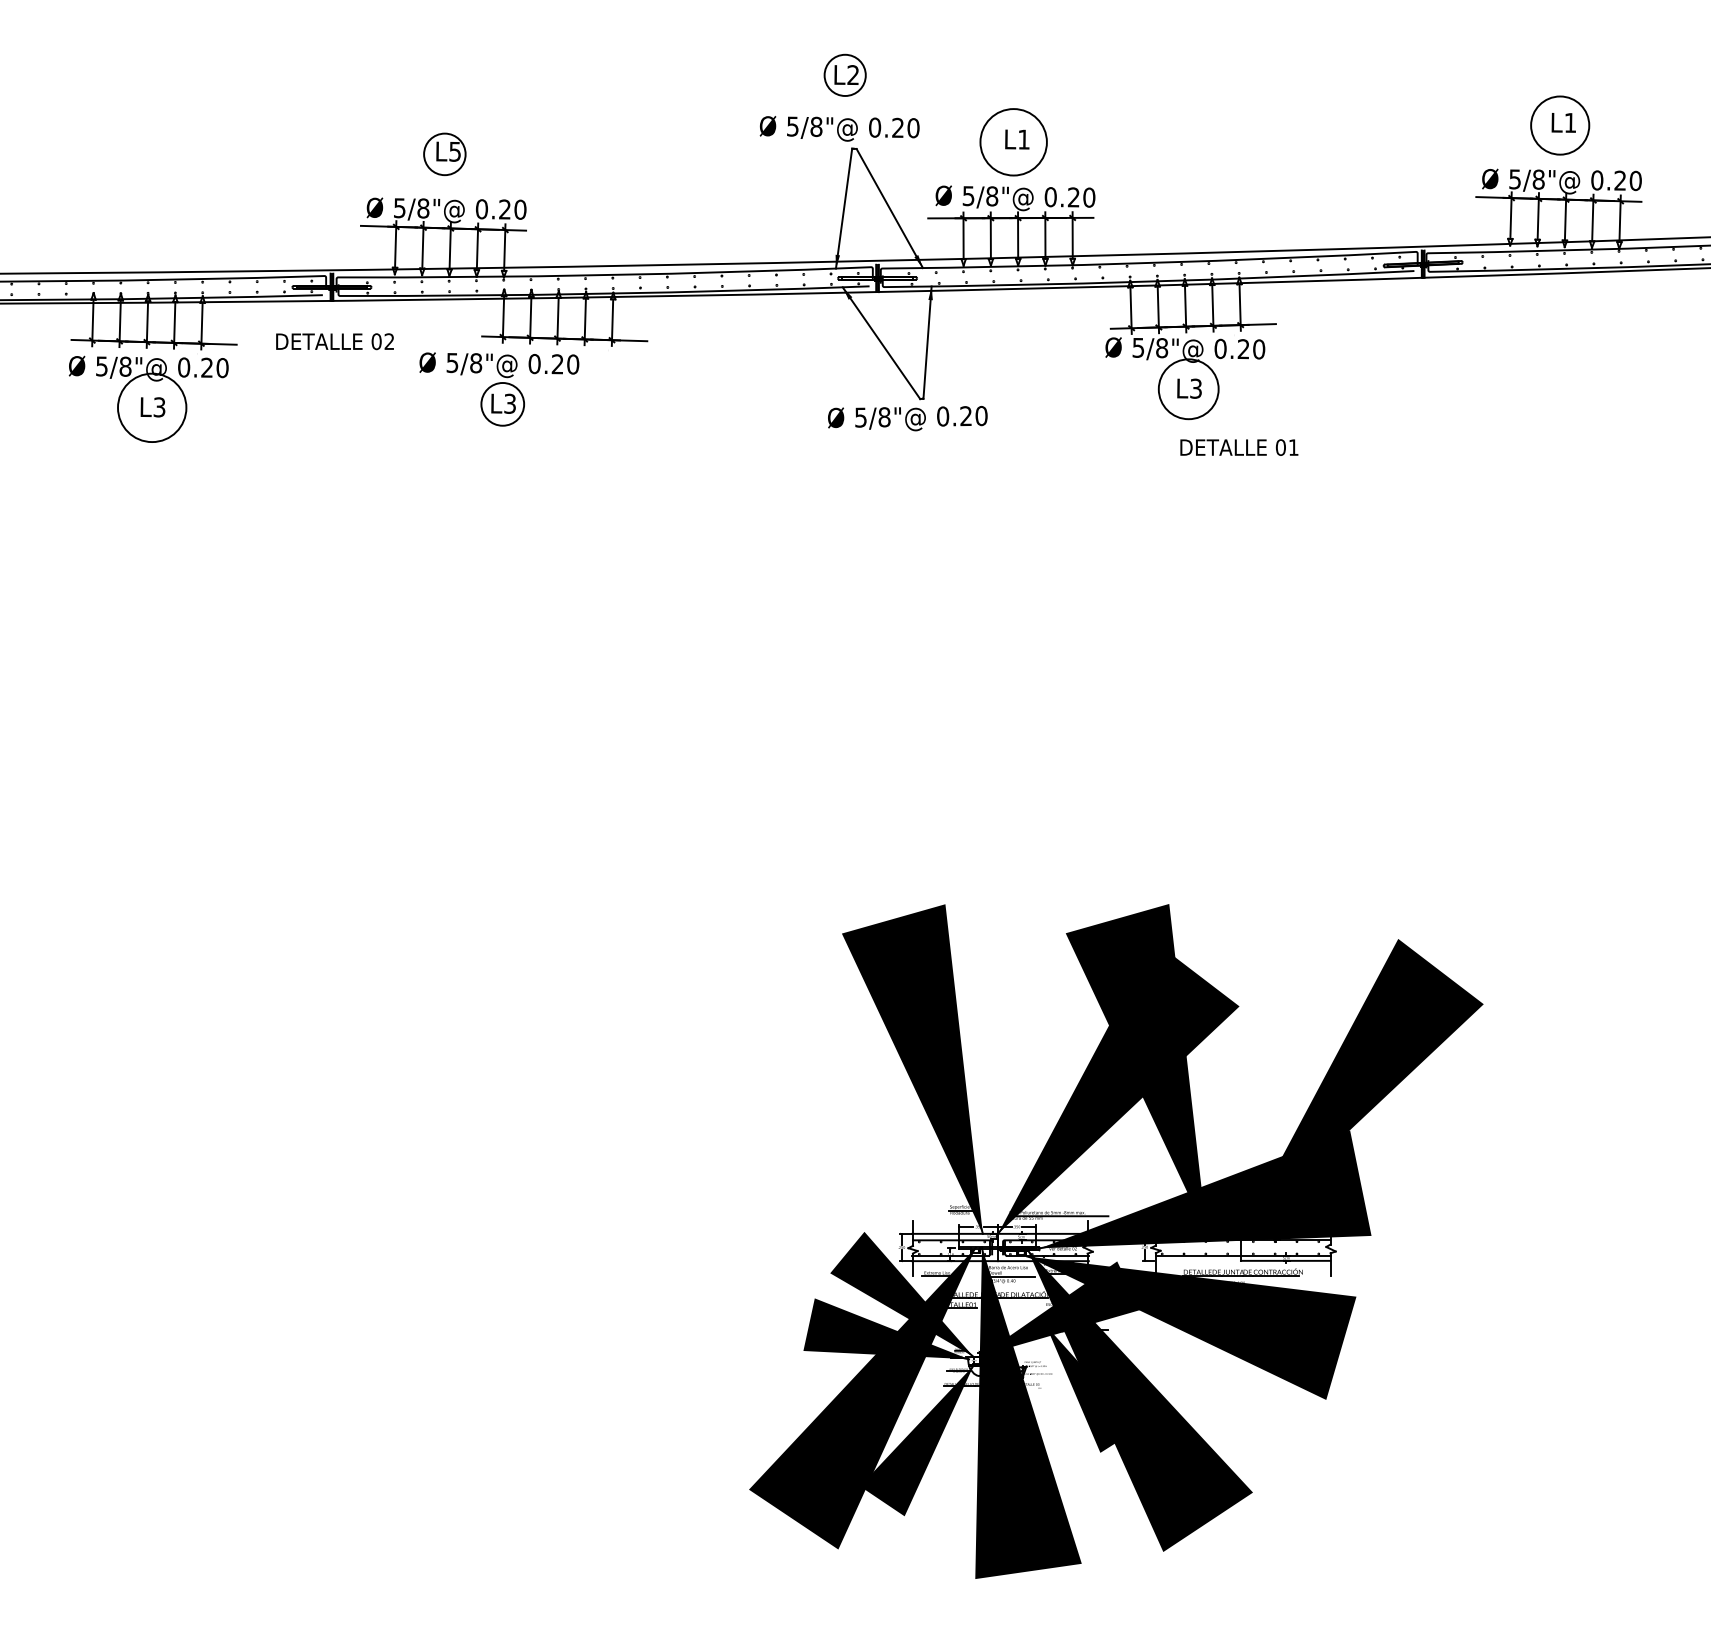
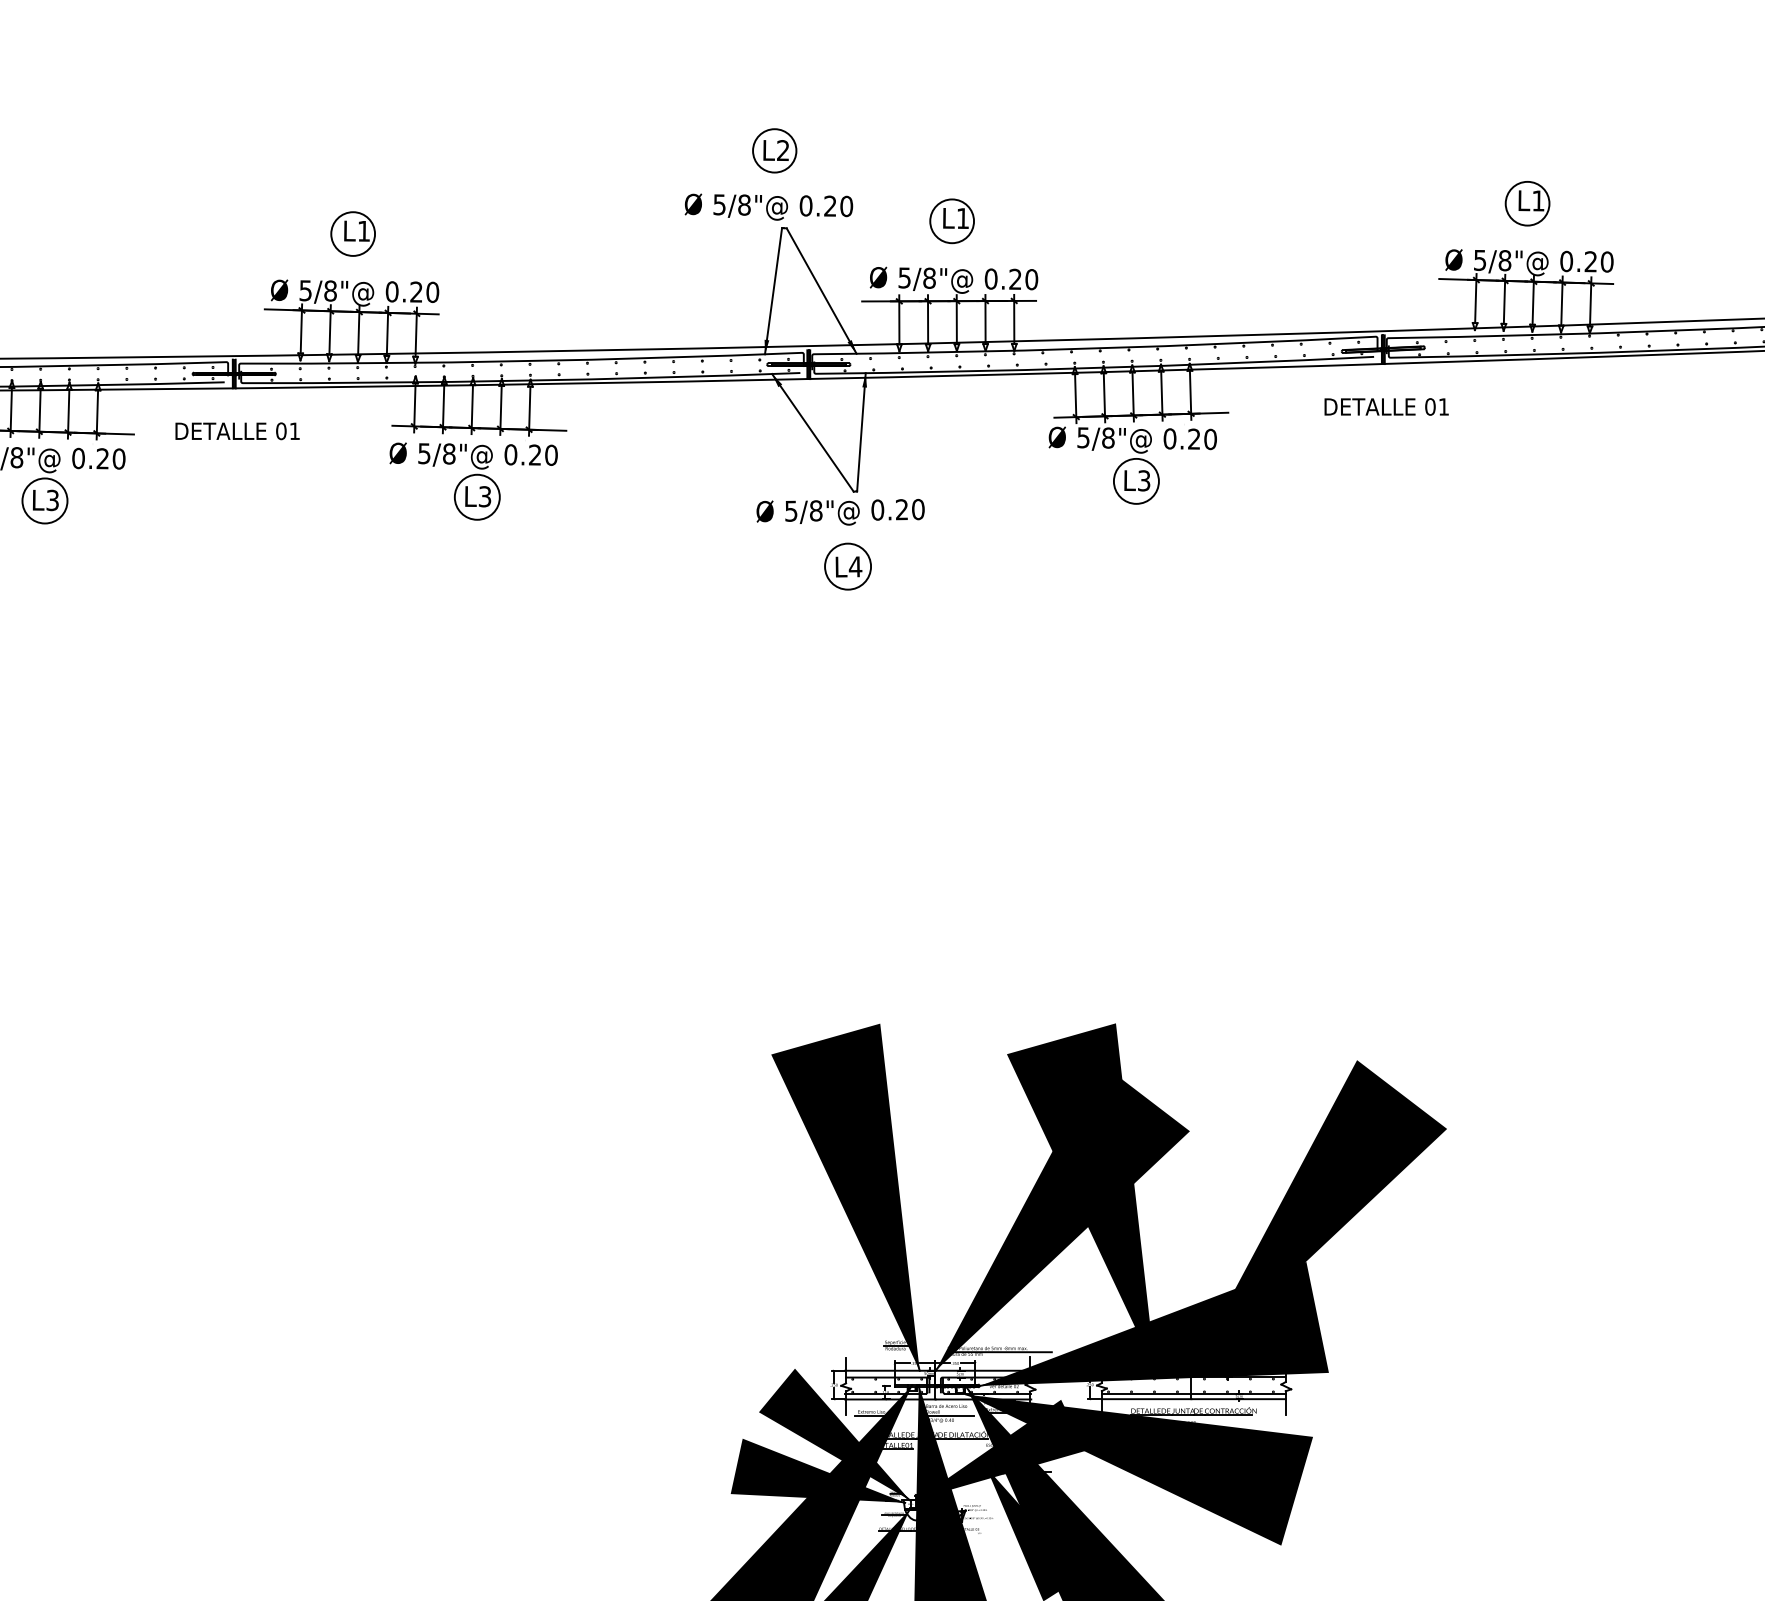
circle: (1559, 125) -> (1526, 203), size x0.71
circle: (1013, 142) -> (951, 221), size x0.62
text: (454, 151) -> (363, 231), L5 -> L1
text: (389, 341) -> (294, 431), 02 -> 01
circle: (1188, 388) -> (1136, 480), size x0.71
part: (499, 389) -> (473, 481), moved
circle: (151, 407) -> (44, 500), size x0.62
text: (1239, 447) -> (1386, 406), moved
part: (914, 469) -> (847, 565), added
line: (1197, 1260) -> (1145, 1398), added

